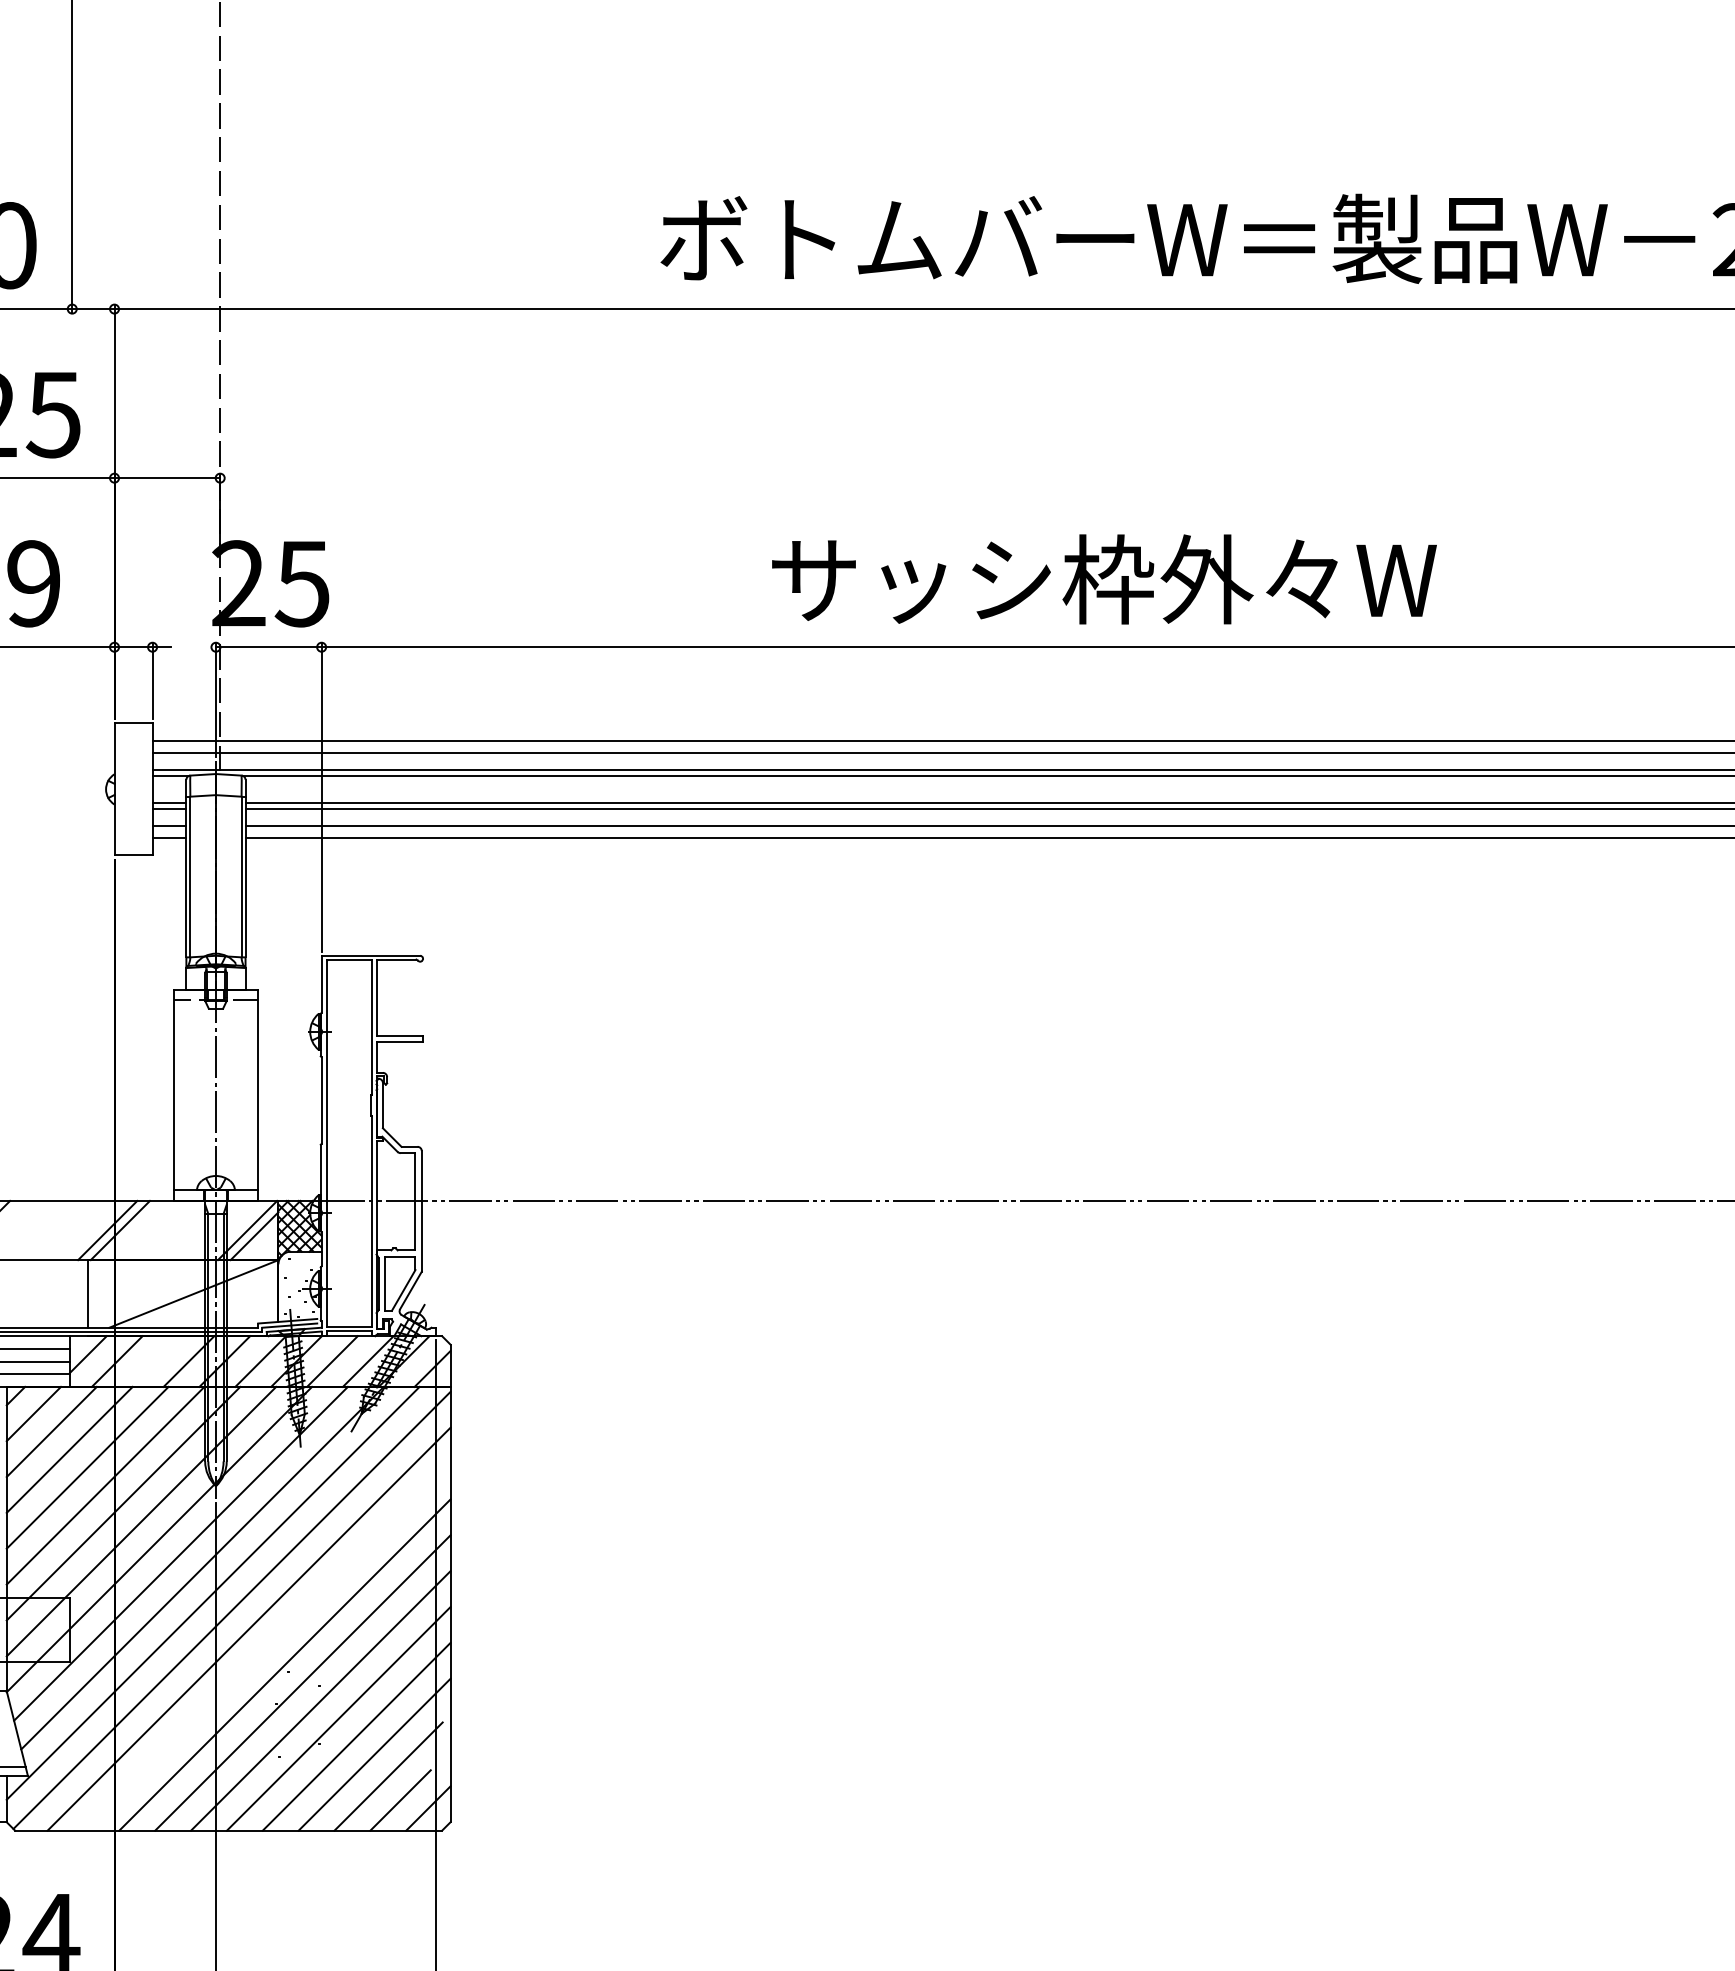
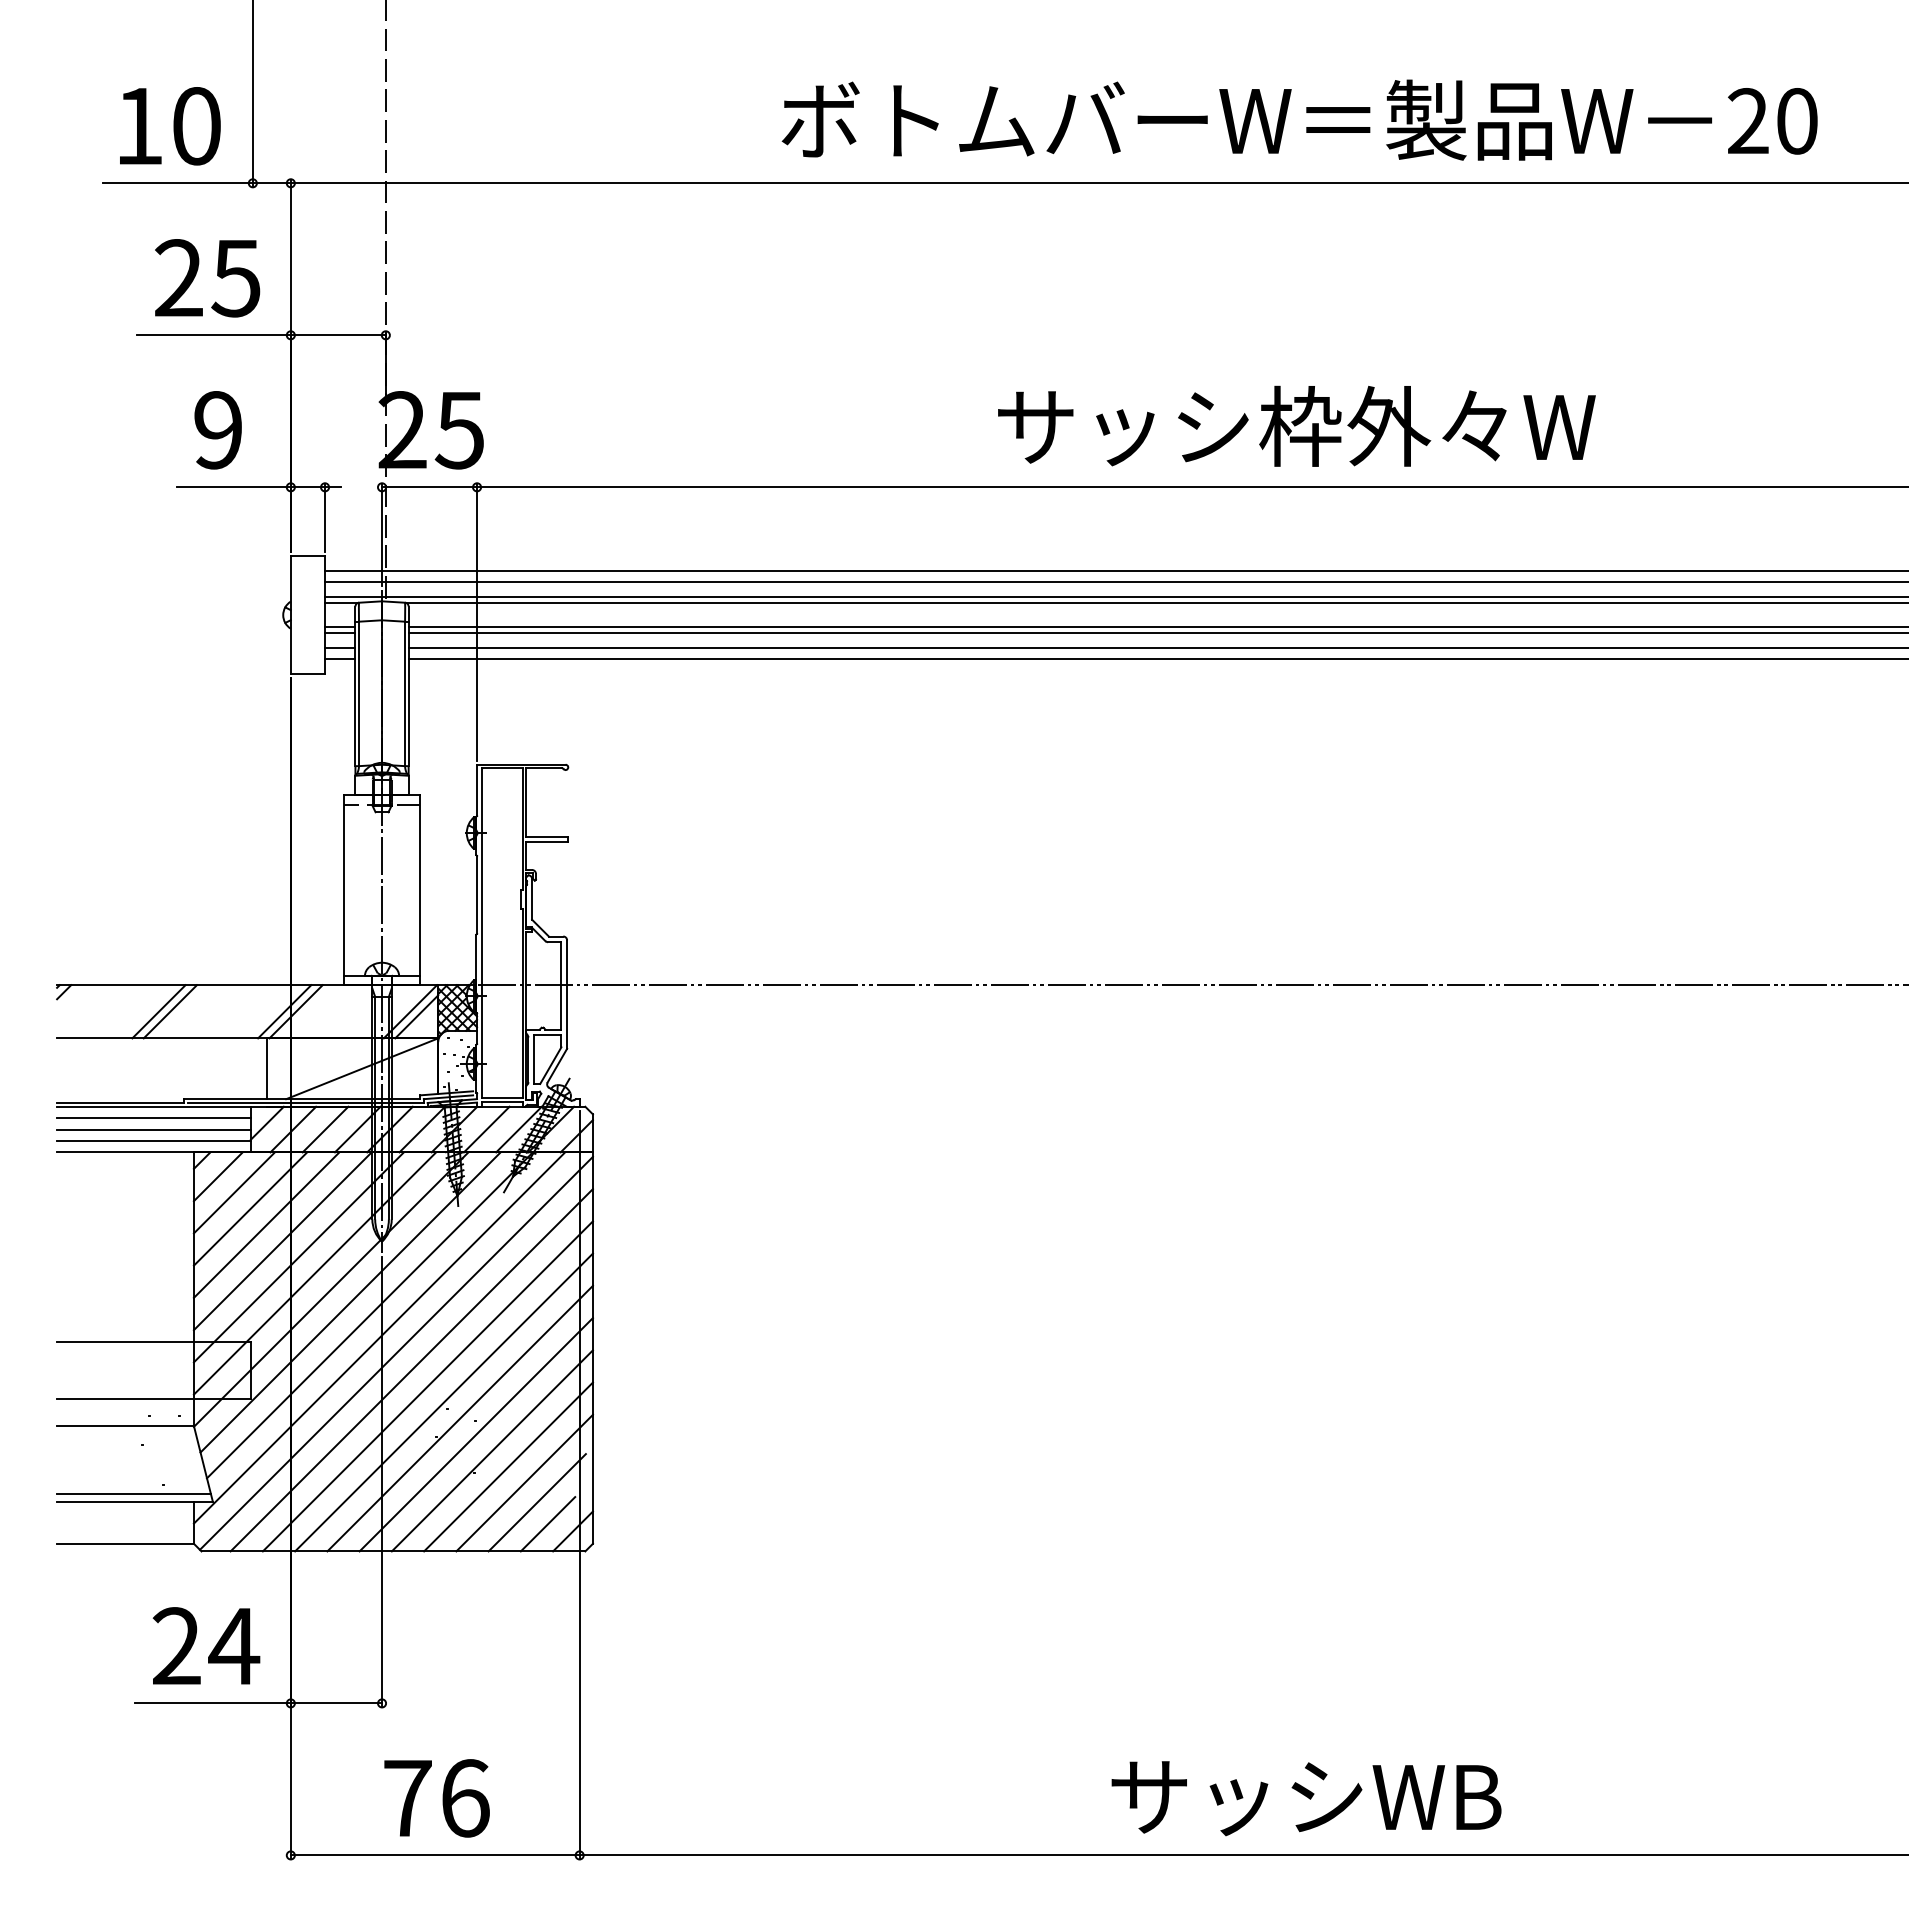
text: (1104, 578) -> (1296, 425), moved
line: (153, 1361) -> (325, 1129), added
line: (266, 1647) -> (427, 1386), added

